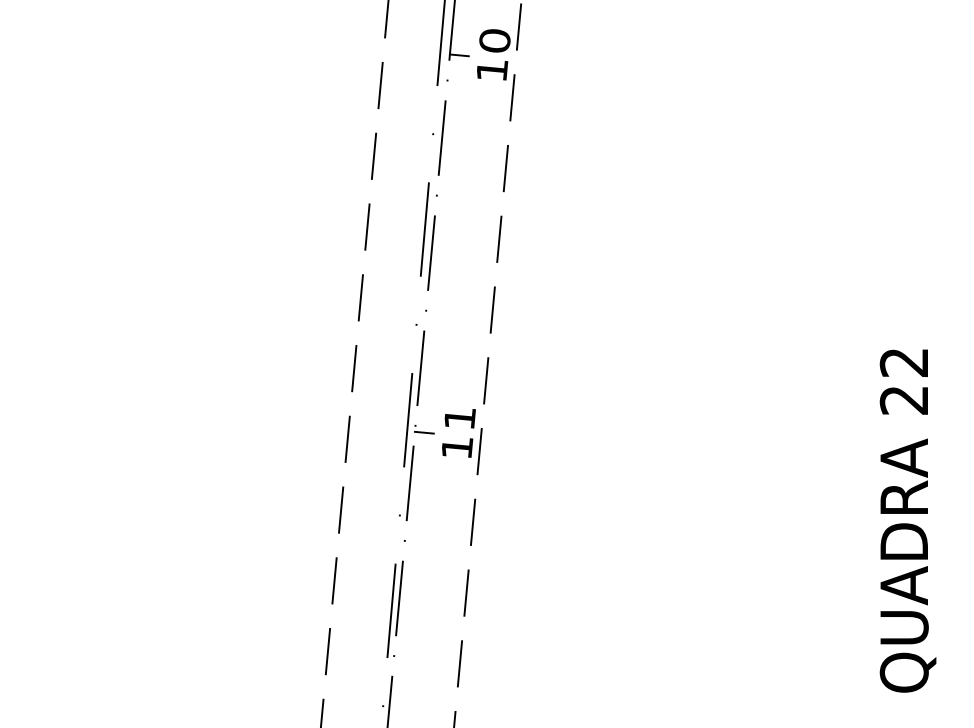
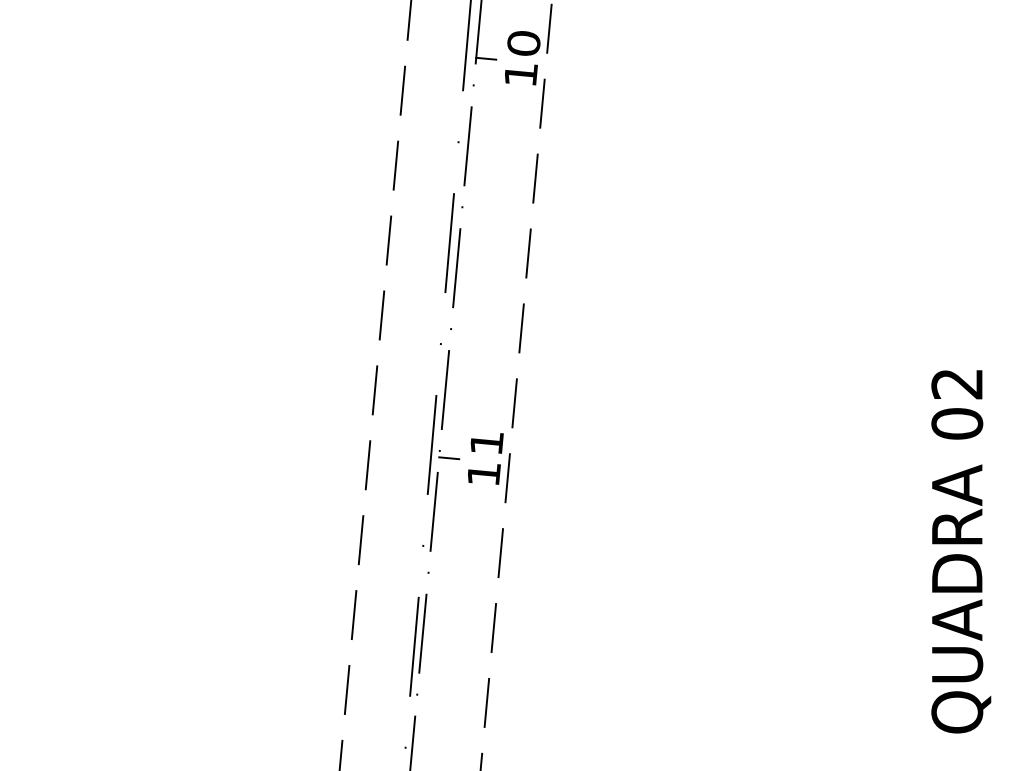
text: (904, 399) -> (957, 423), 22 -> 02

